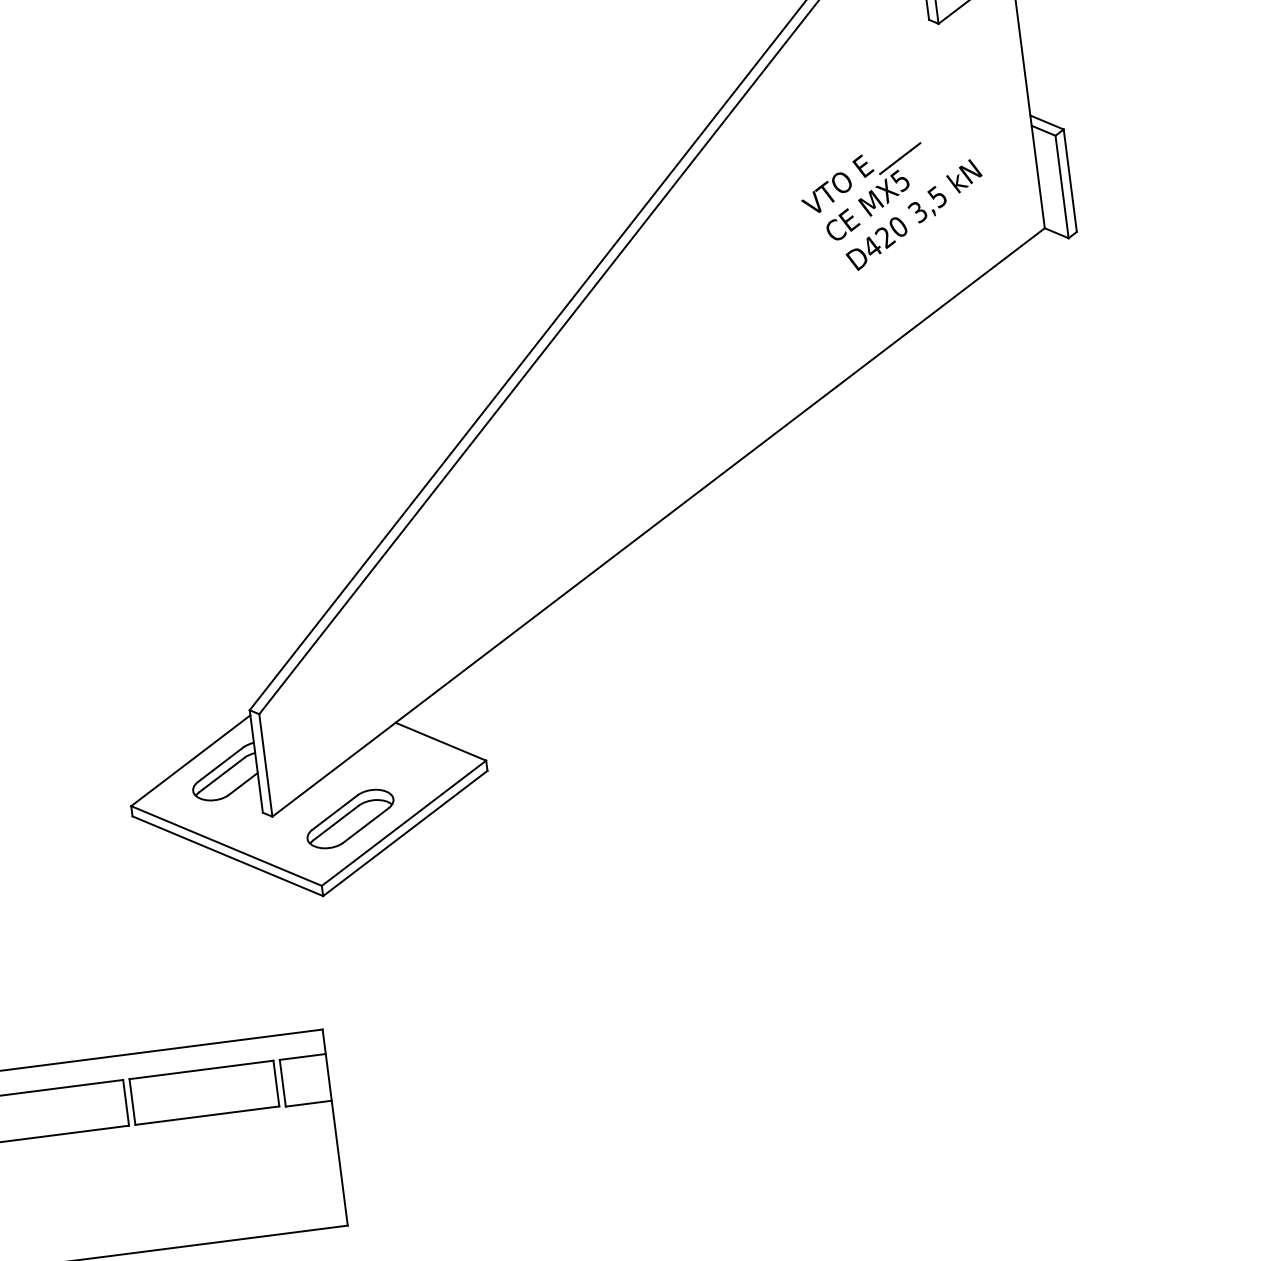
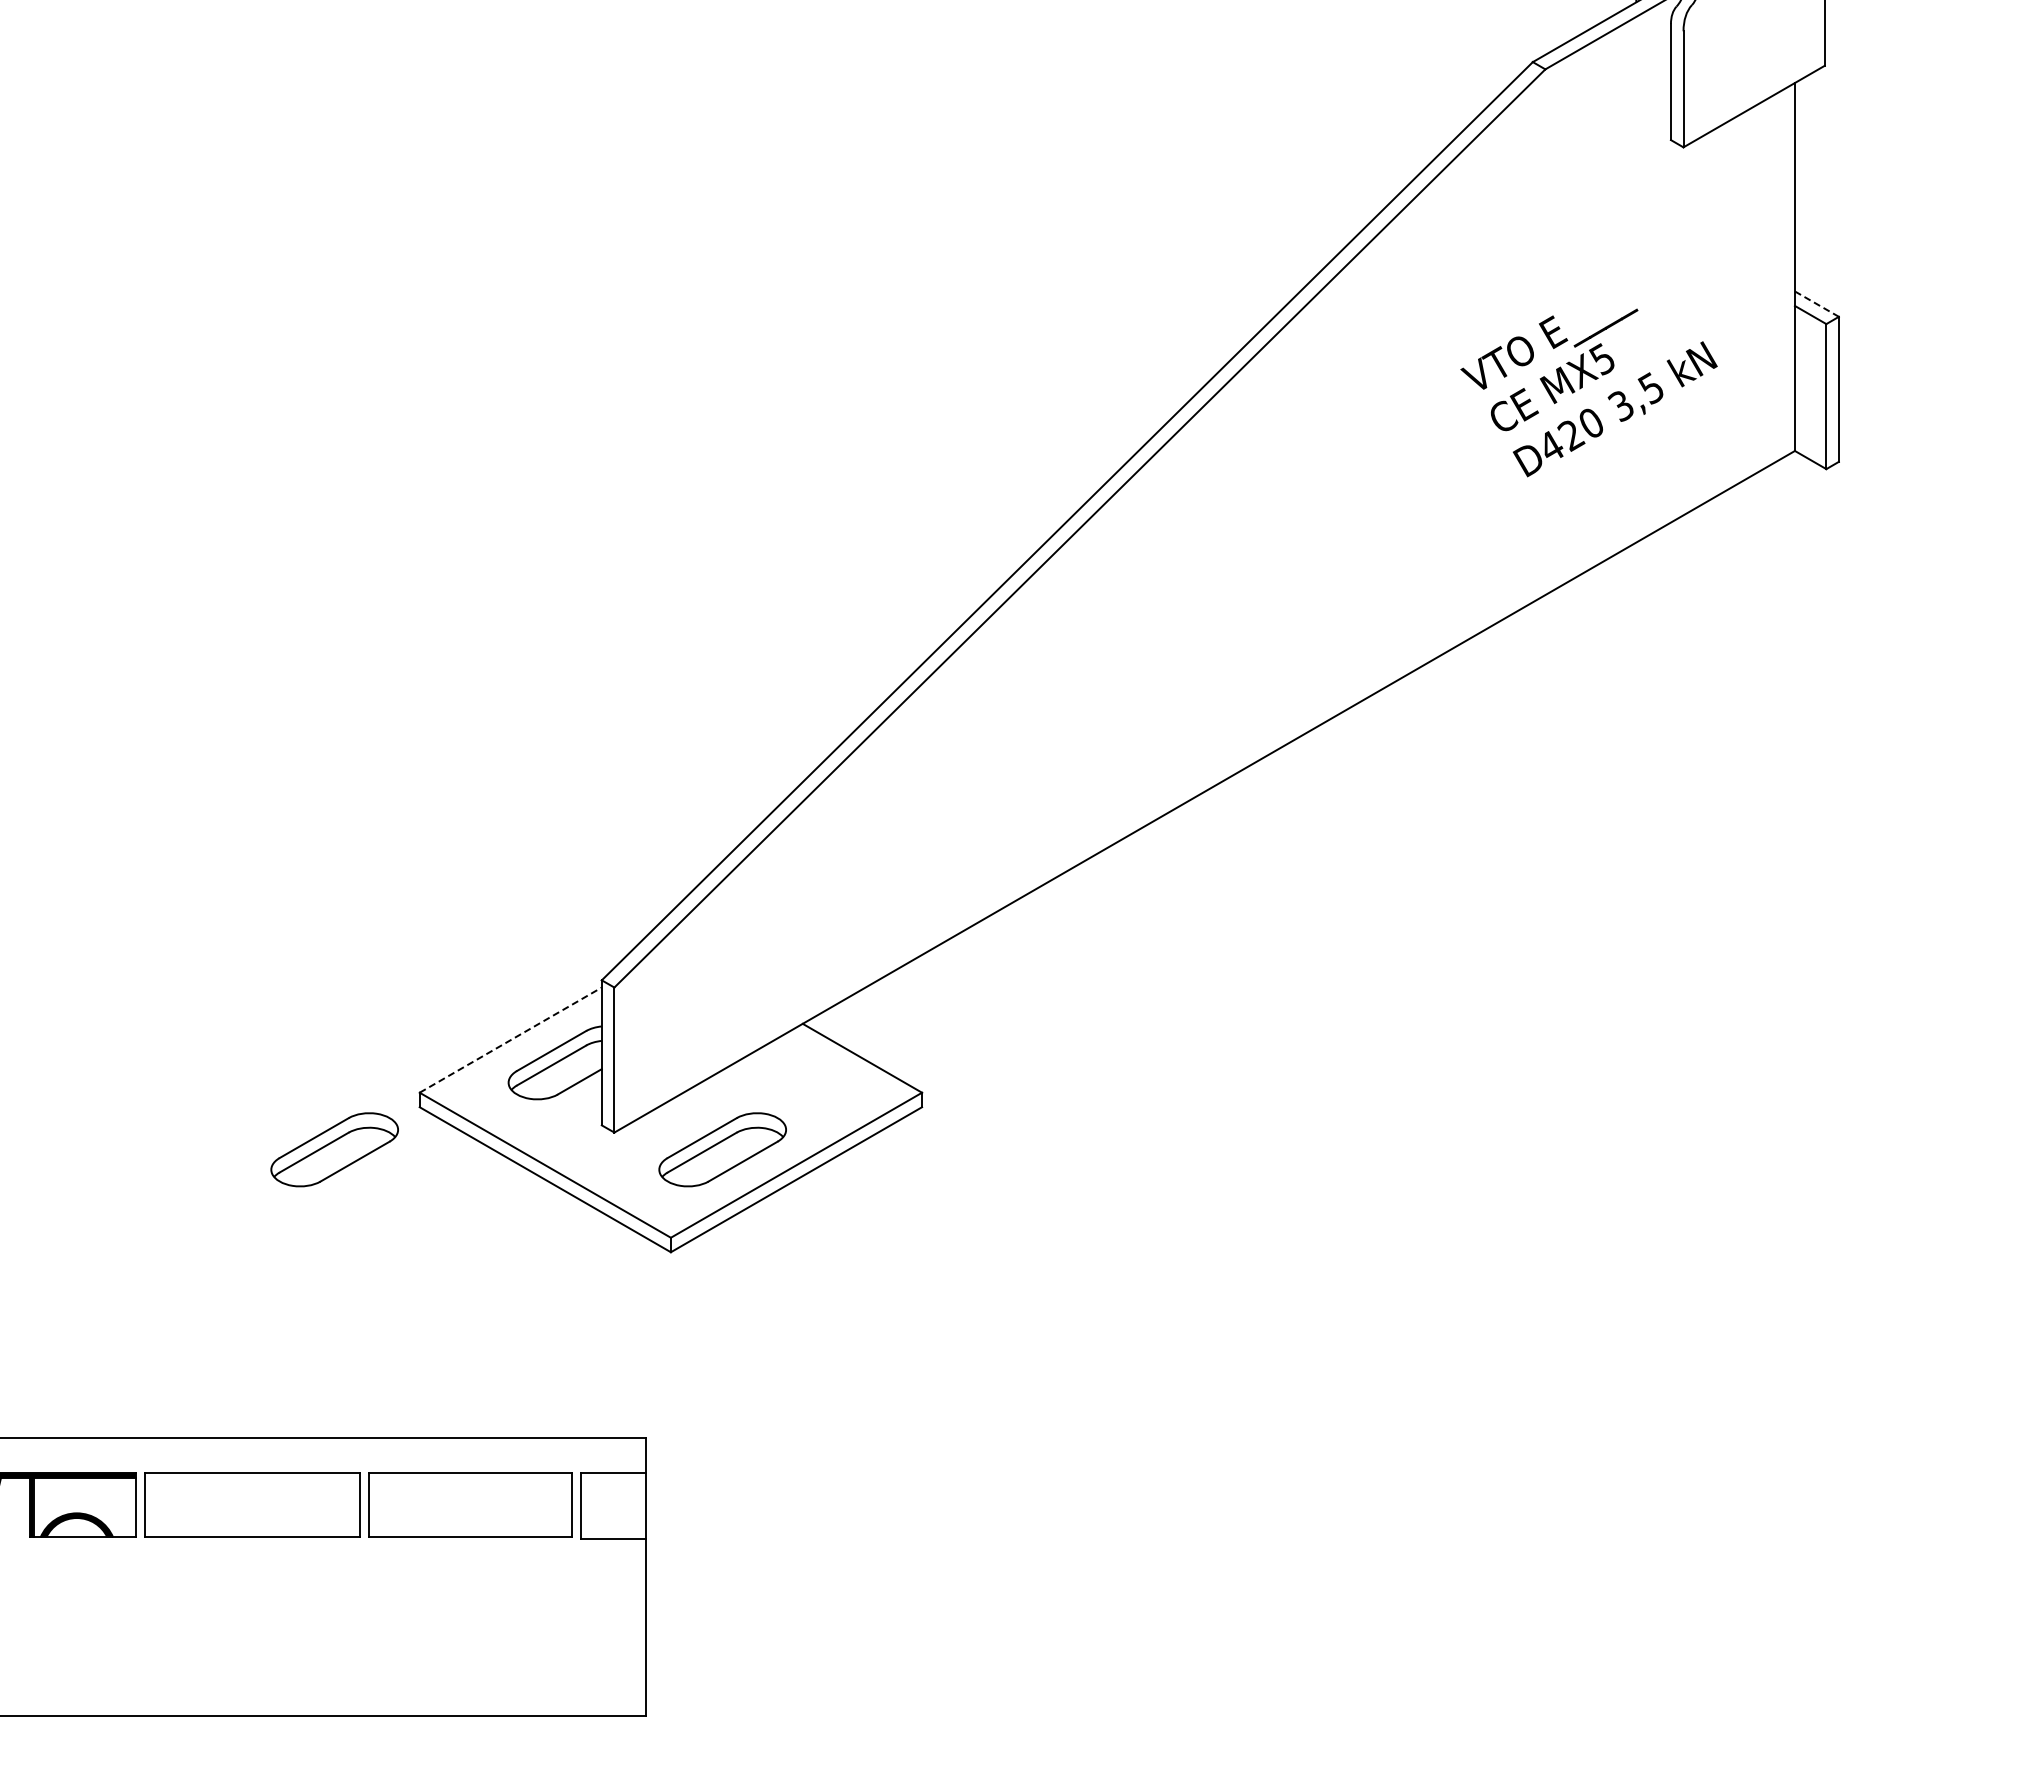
line: (1047, 122) -> (1817, 304), solid -> dashed
line: (191, 760) -> (511, 1039), solid -> dashed
part: (76, 853) -> (334, 1149), added

